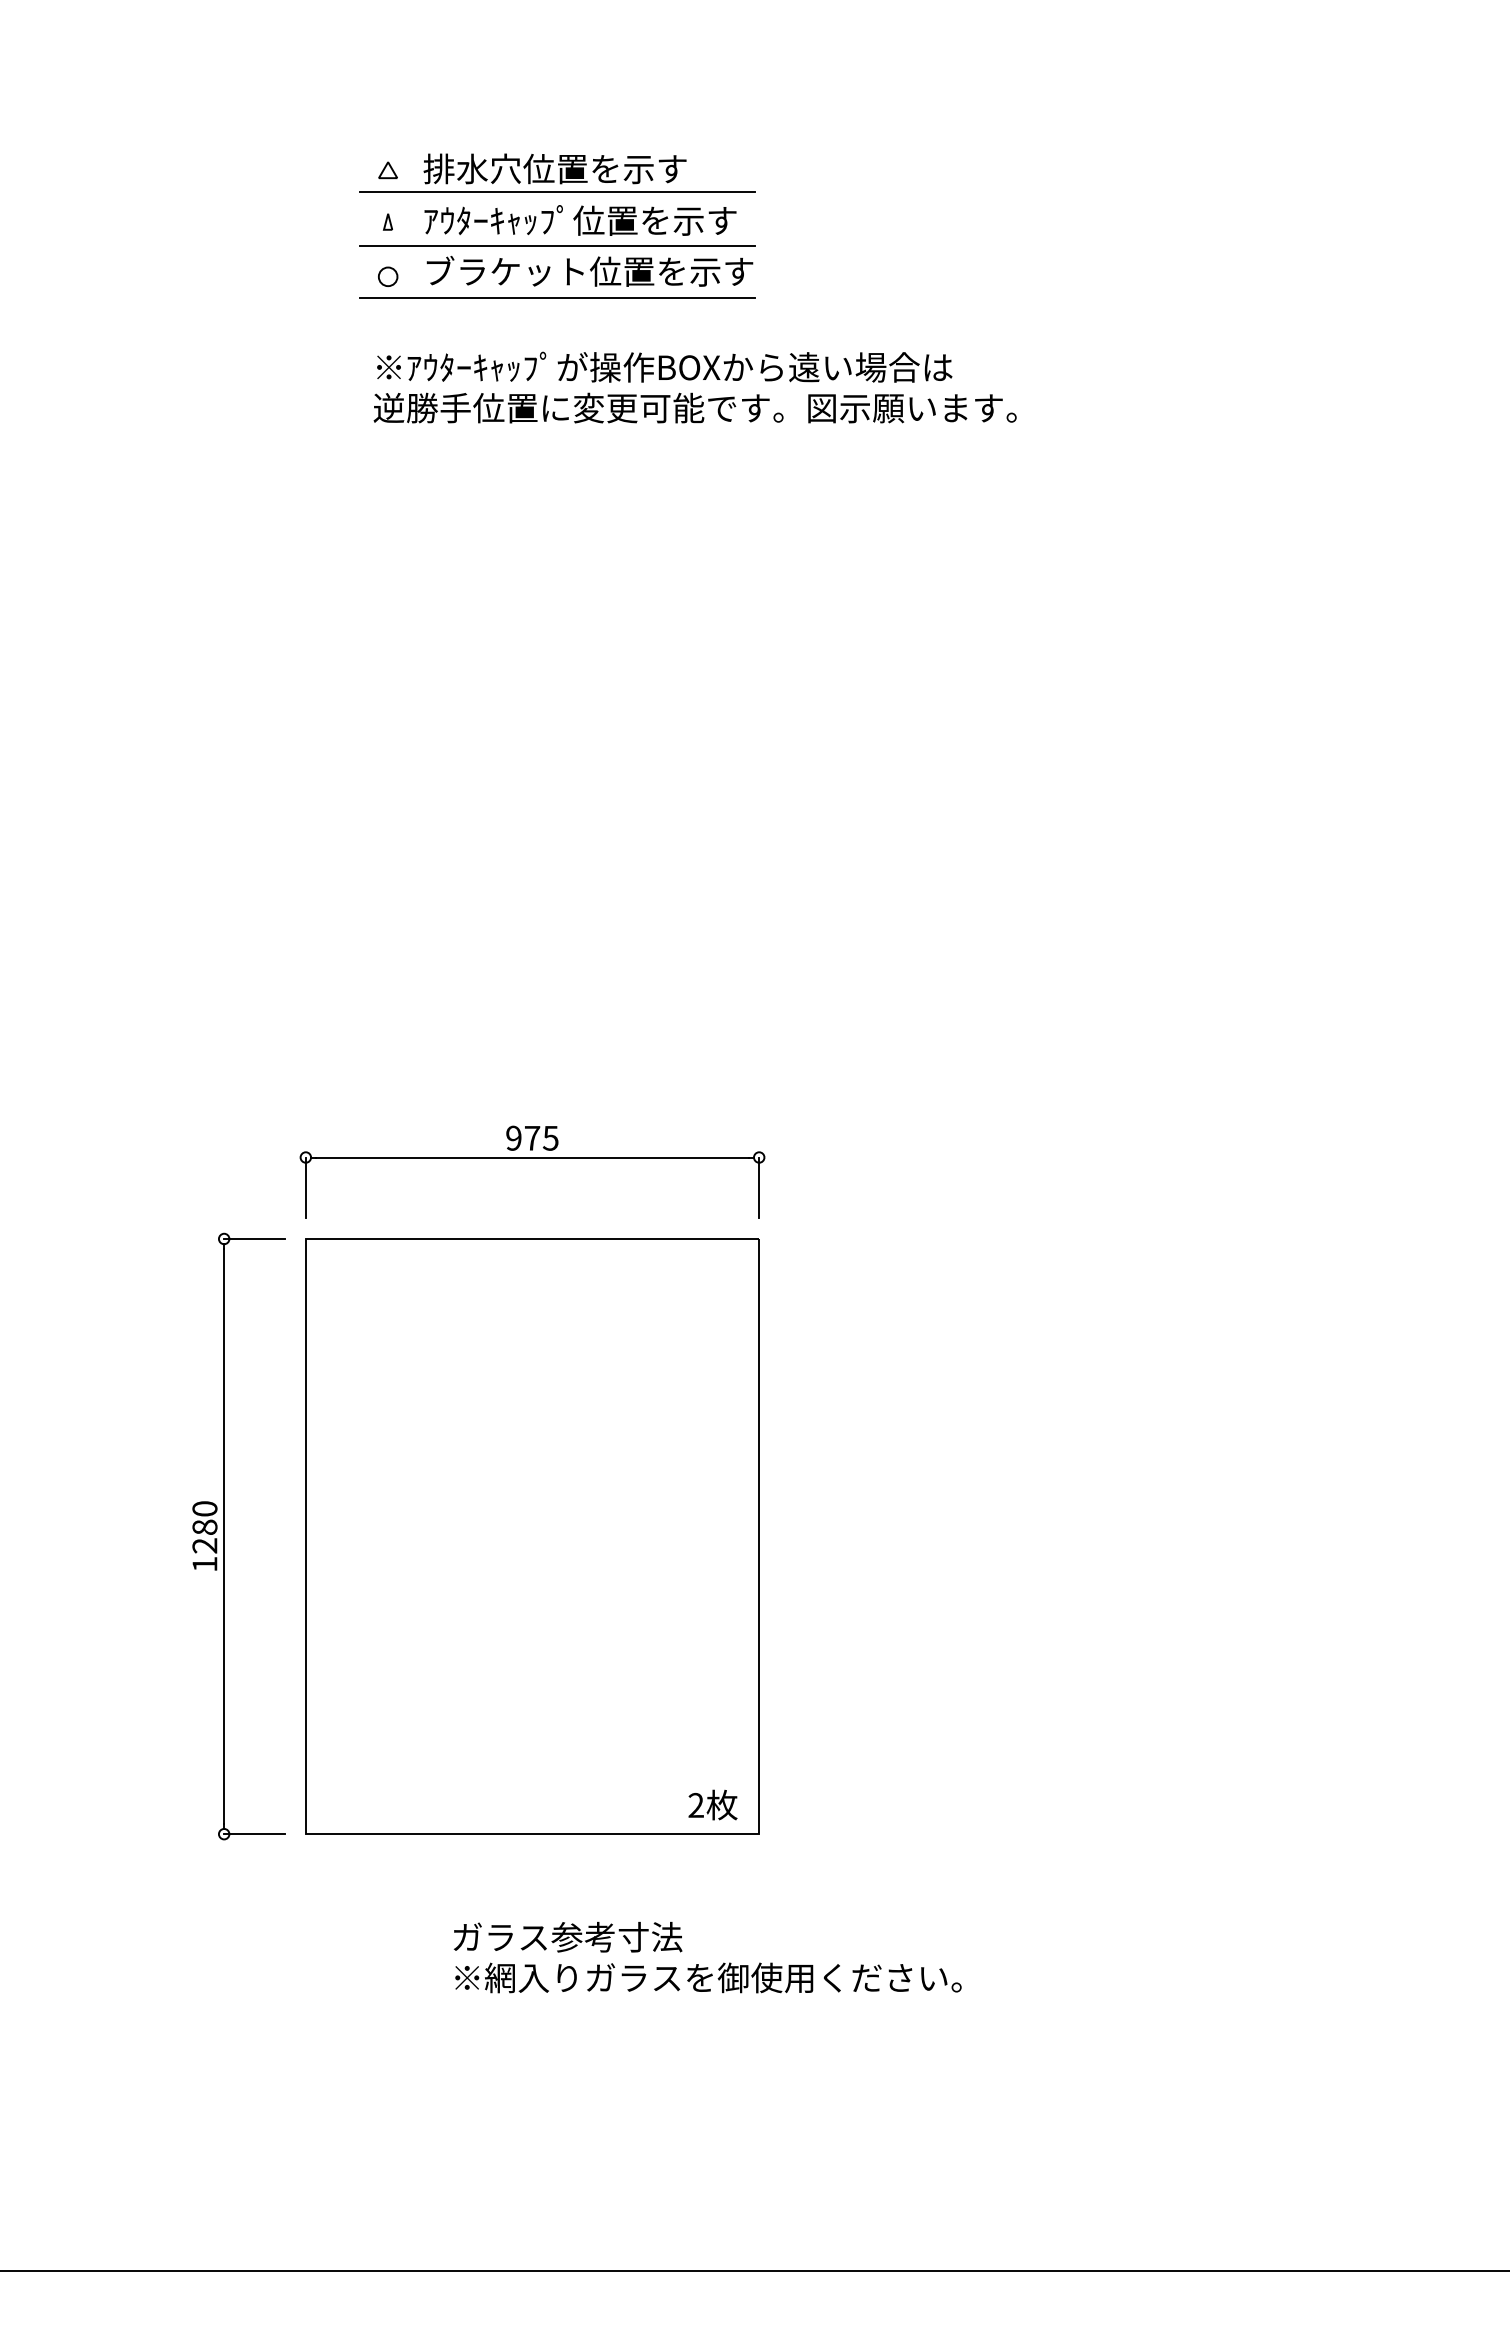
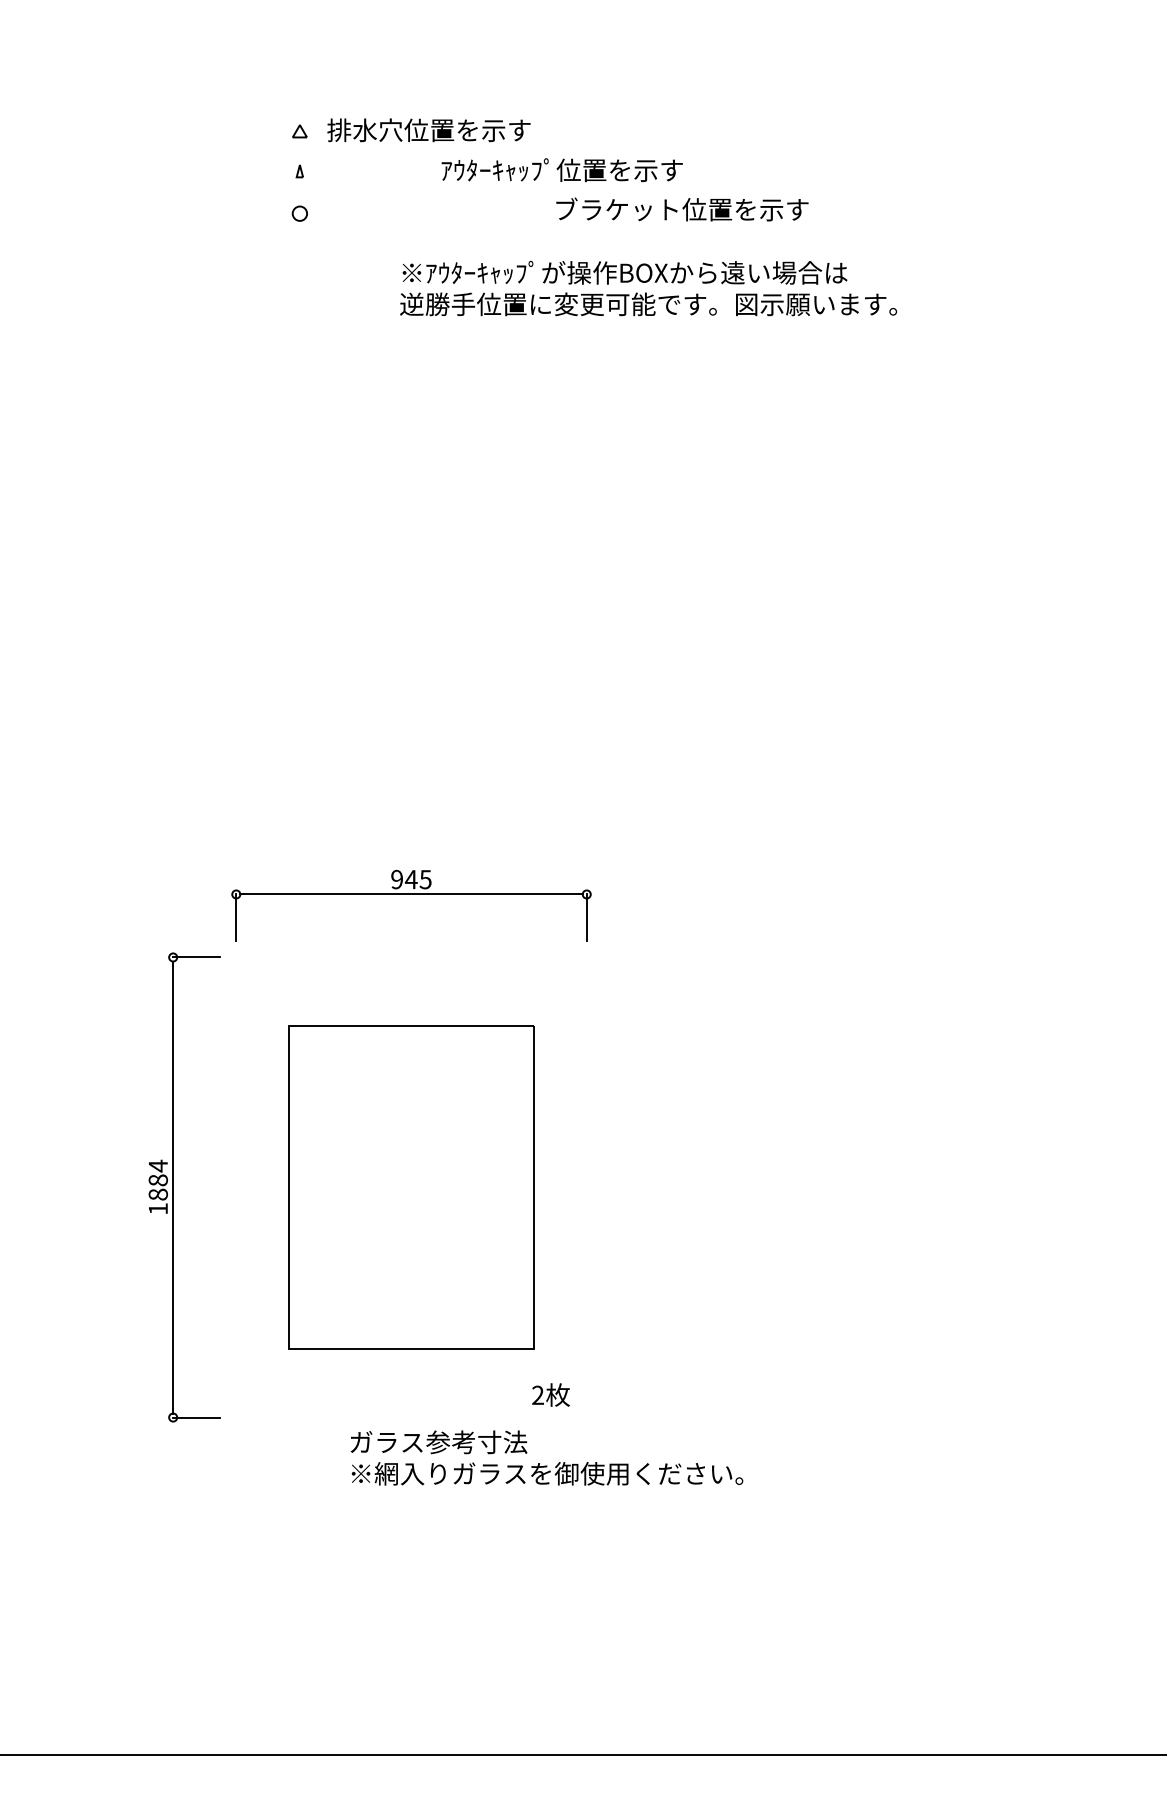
line: (557, 192) -> (430, 148), removed
text: (580, 220) -> (562, 170), moved
line: (557, 246) -> (430, 190), removed
text: (589, 271) -> (682, 209), moved
line: (557, 297) -> (430, 229), removed
text: (694, 387) -> (648, 288), moved
text: (532, 1138) -> (411, 879), 975 -> 945
text: (204, 1526) -> (157, 1179), 1280 -> 1884
part: (532, 1536) -> (411, 1187), size x0.7
text: (707, 1957) -> (546, 1457), moved

